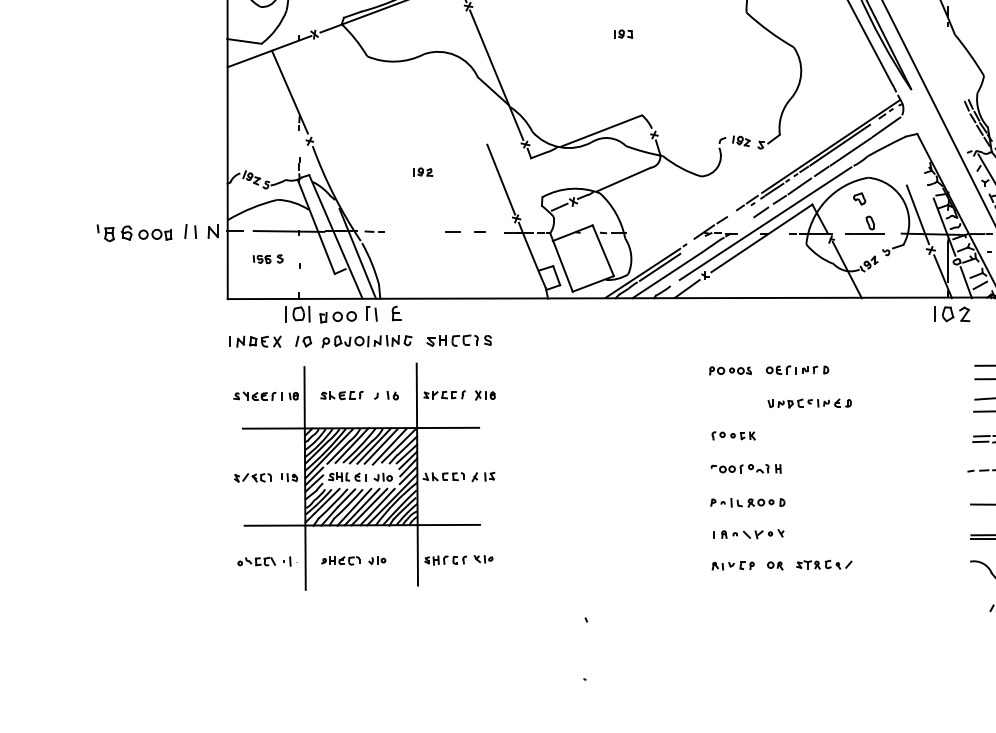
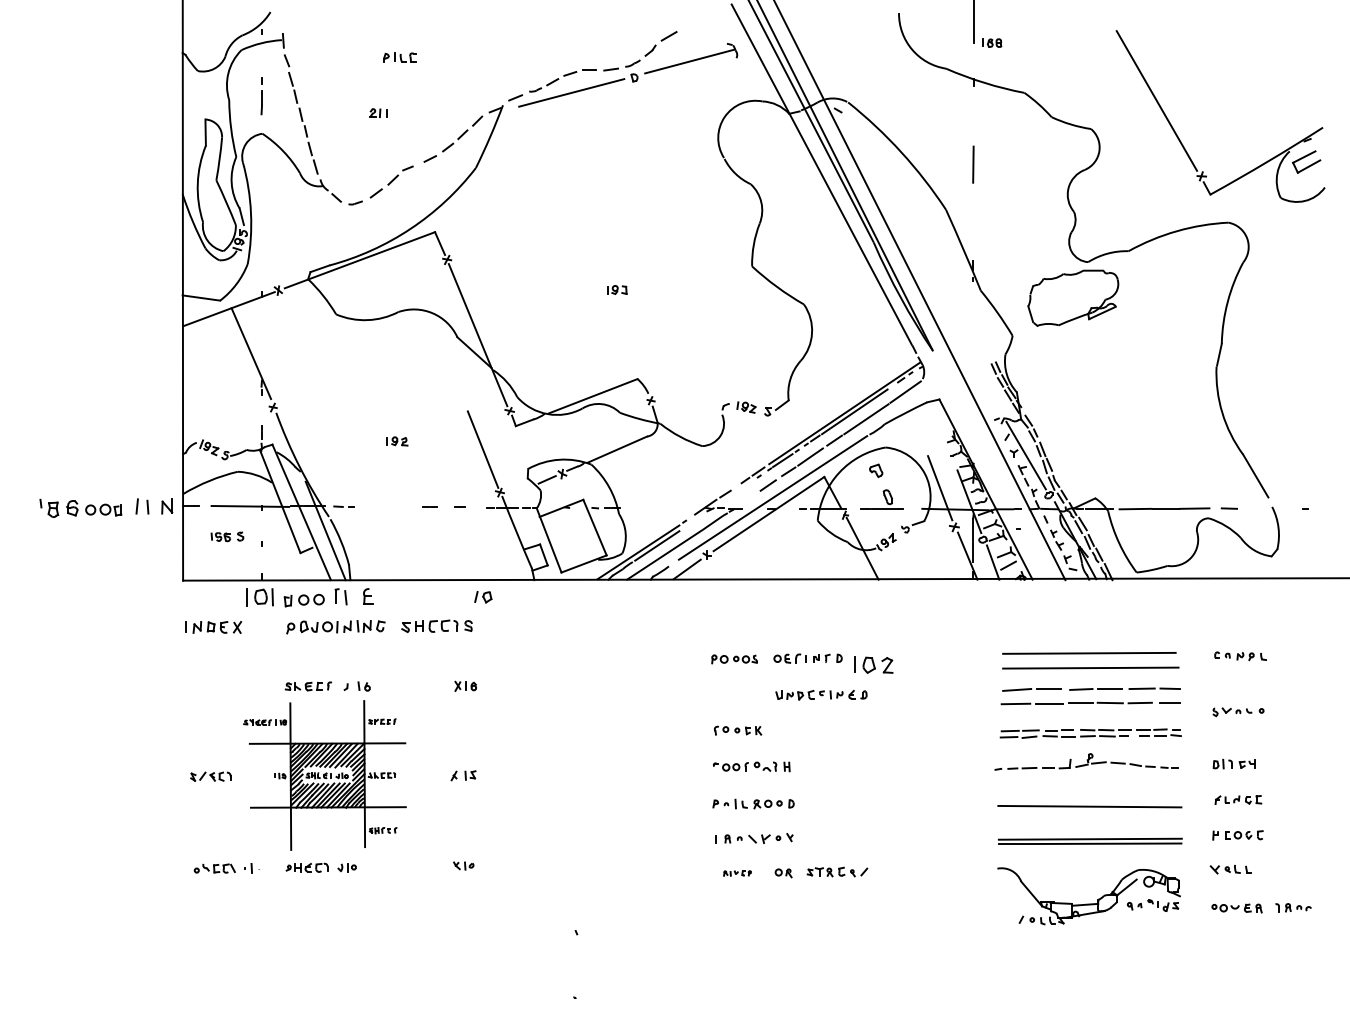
part: (952, 313) -> (873, 664), moved
part: (303, 341) -> (483, 597), moved
part: (356, 476) -> (324, 775), size x0.6
part: (733, 566) -> (737, 873), size x0.6

